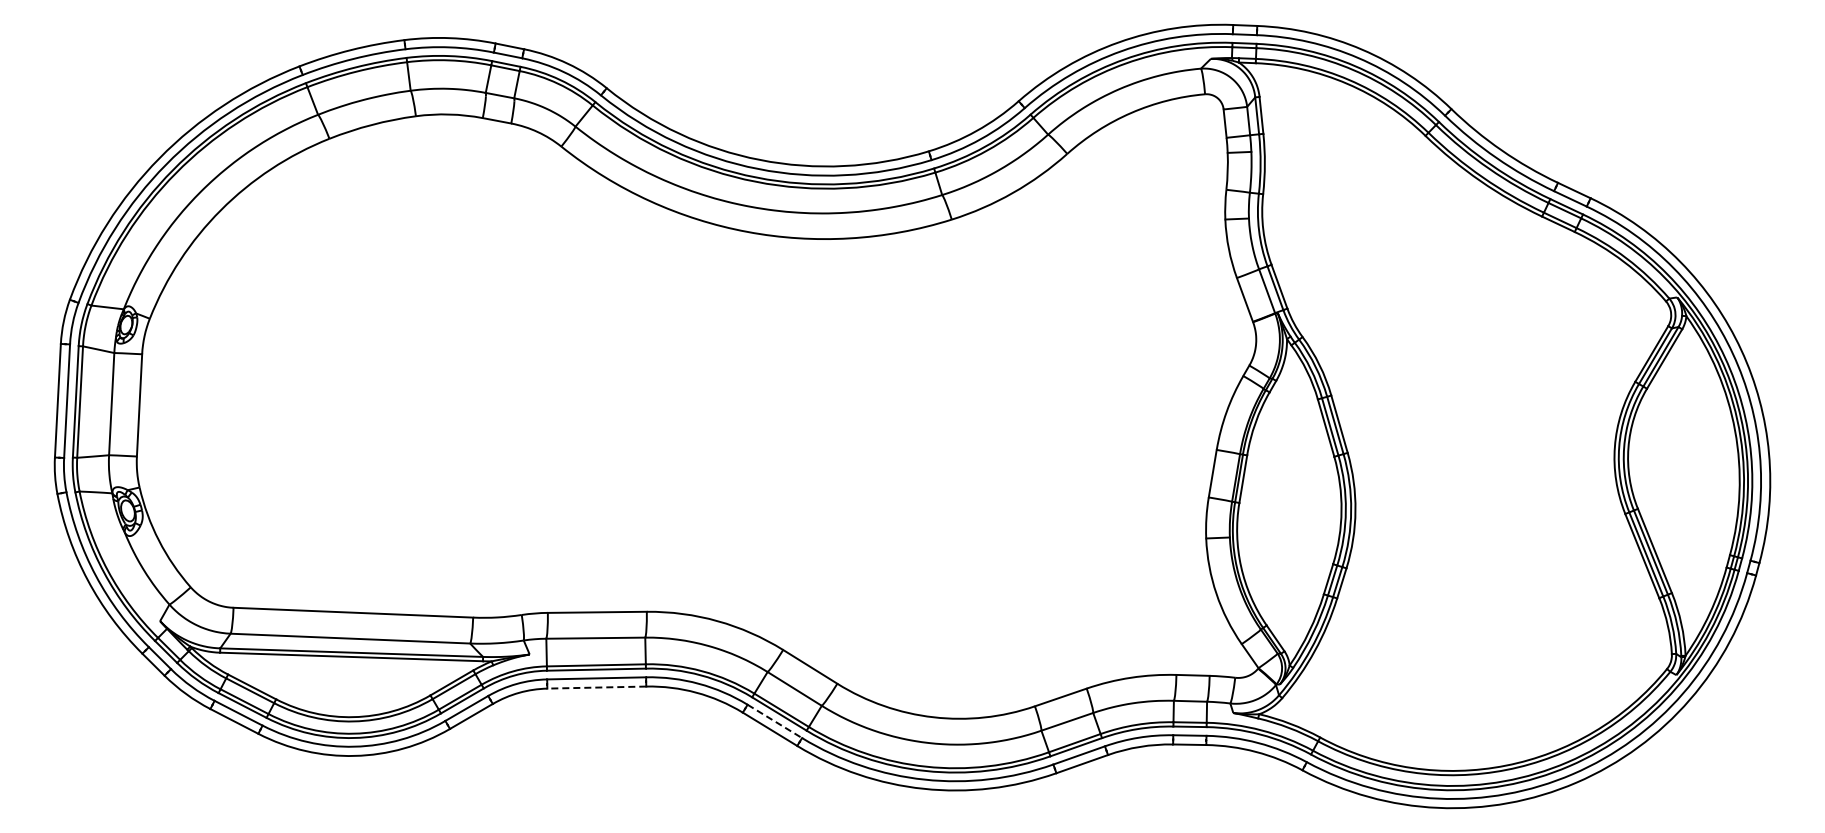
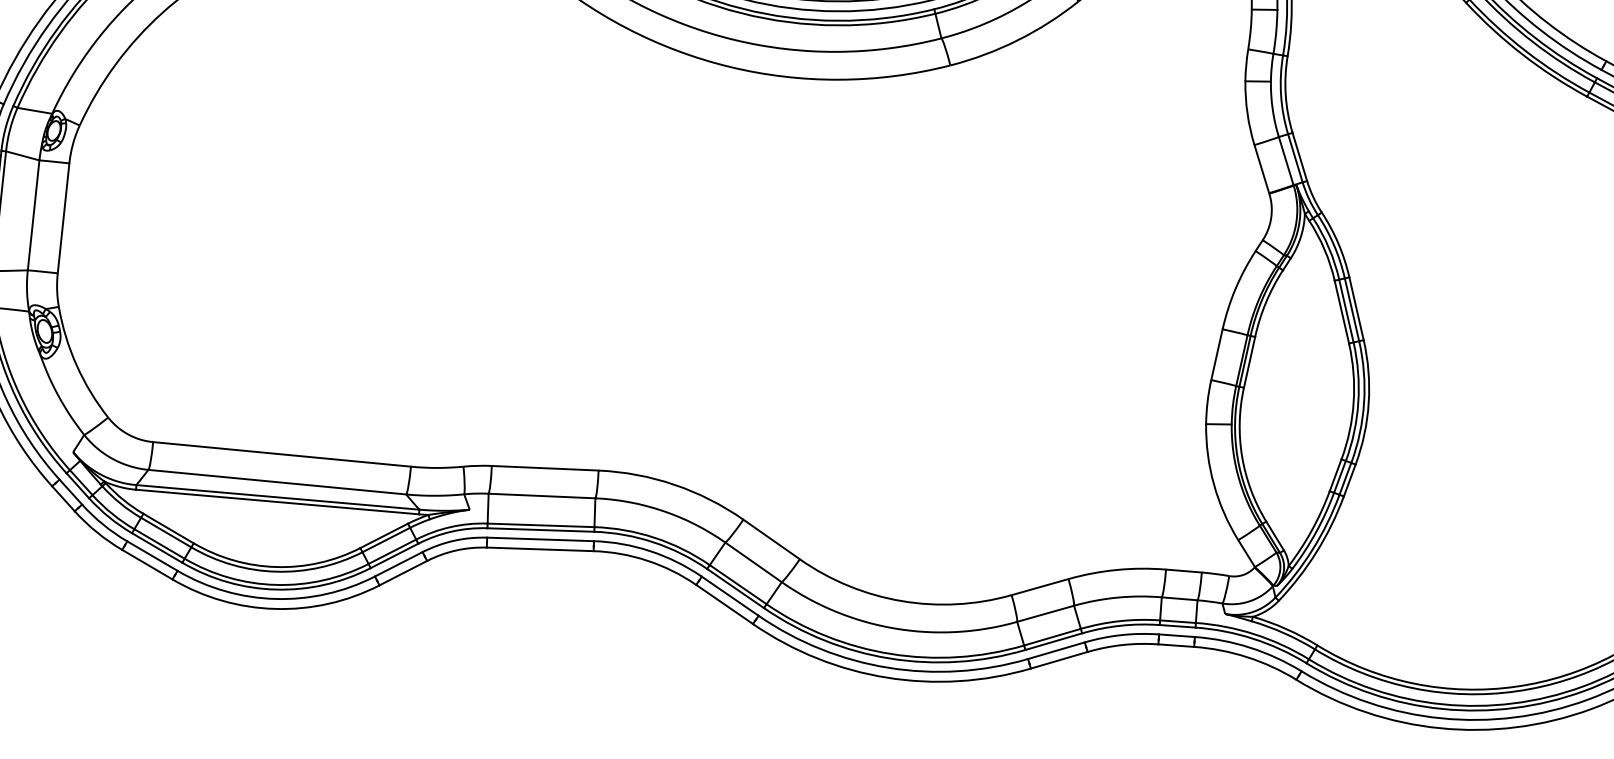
line: (596, 687) -> (539, 549), dashed -> solid
line: (774, 721) -> (729, 596), dashed -> solid

